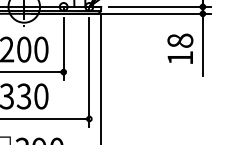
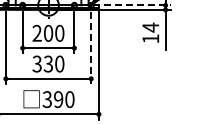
line: (160, 7) -> (137, 5), solid -> dashed
text: (179, 40) -> (150, 27), 18 -> 14
line: (89, 72) -> (91, 48), solid -> dashed

